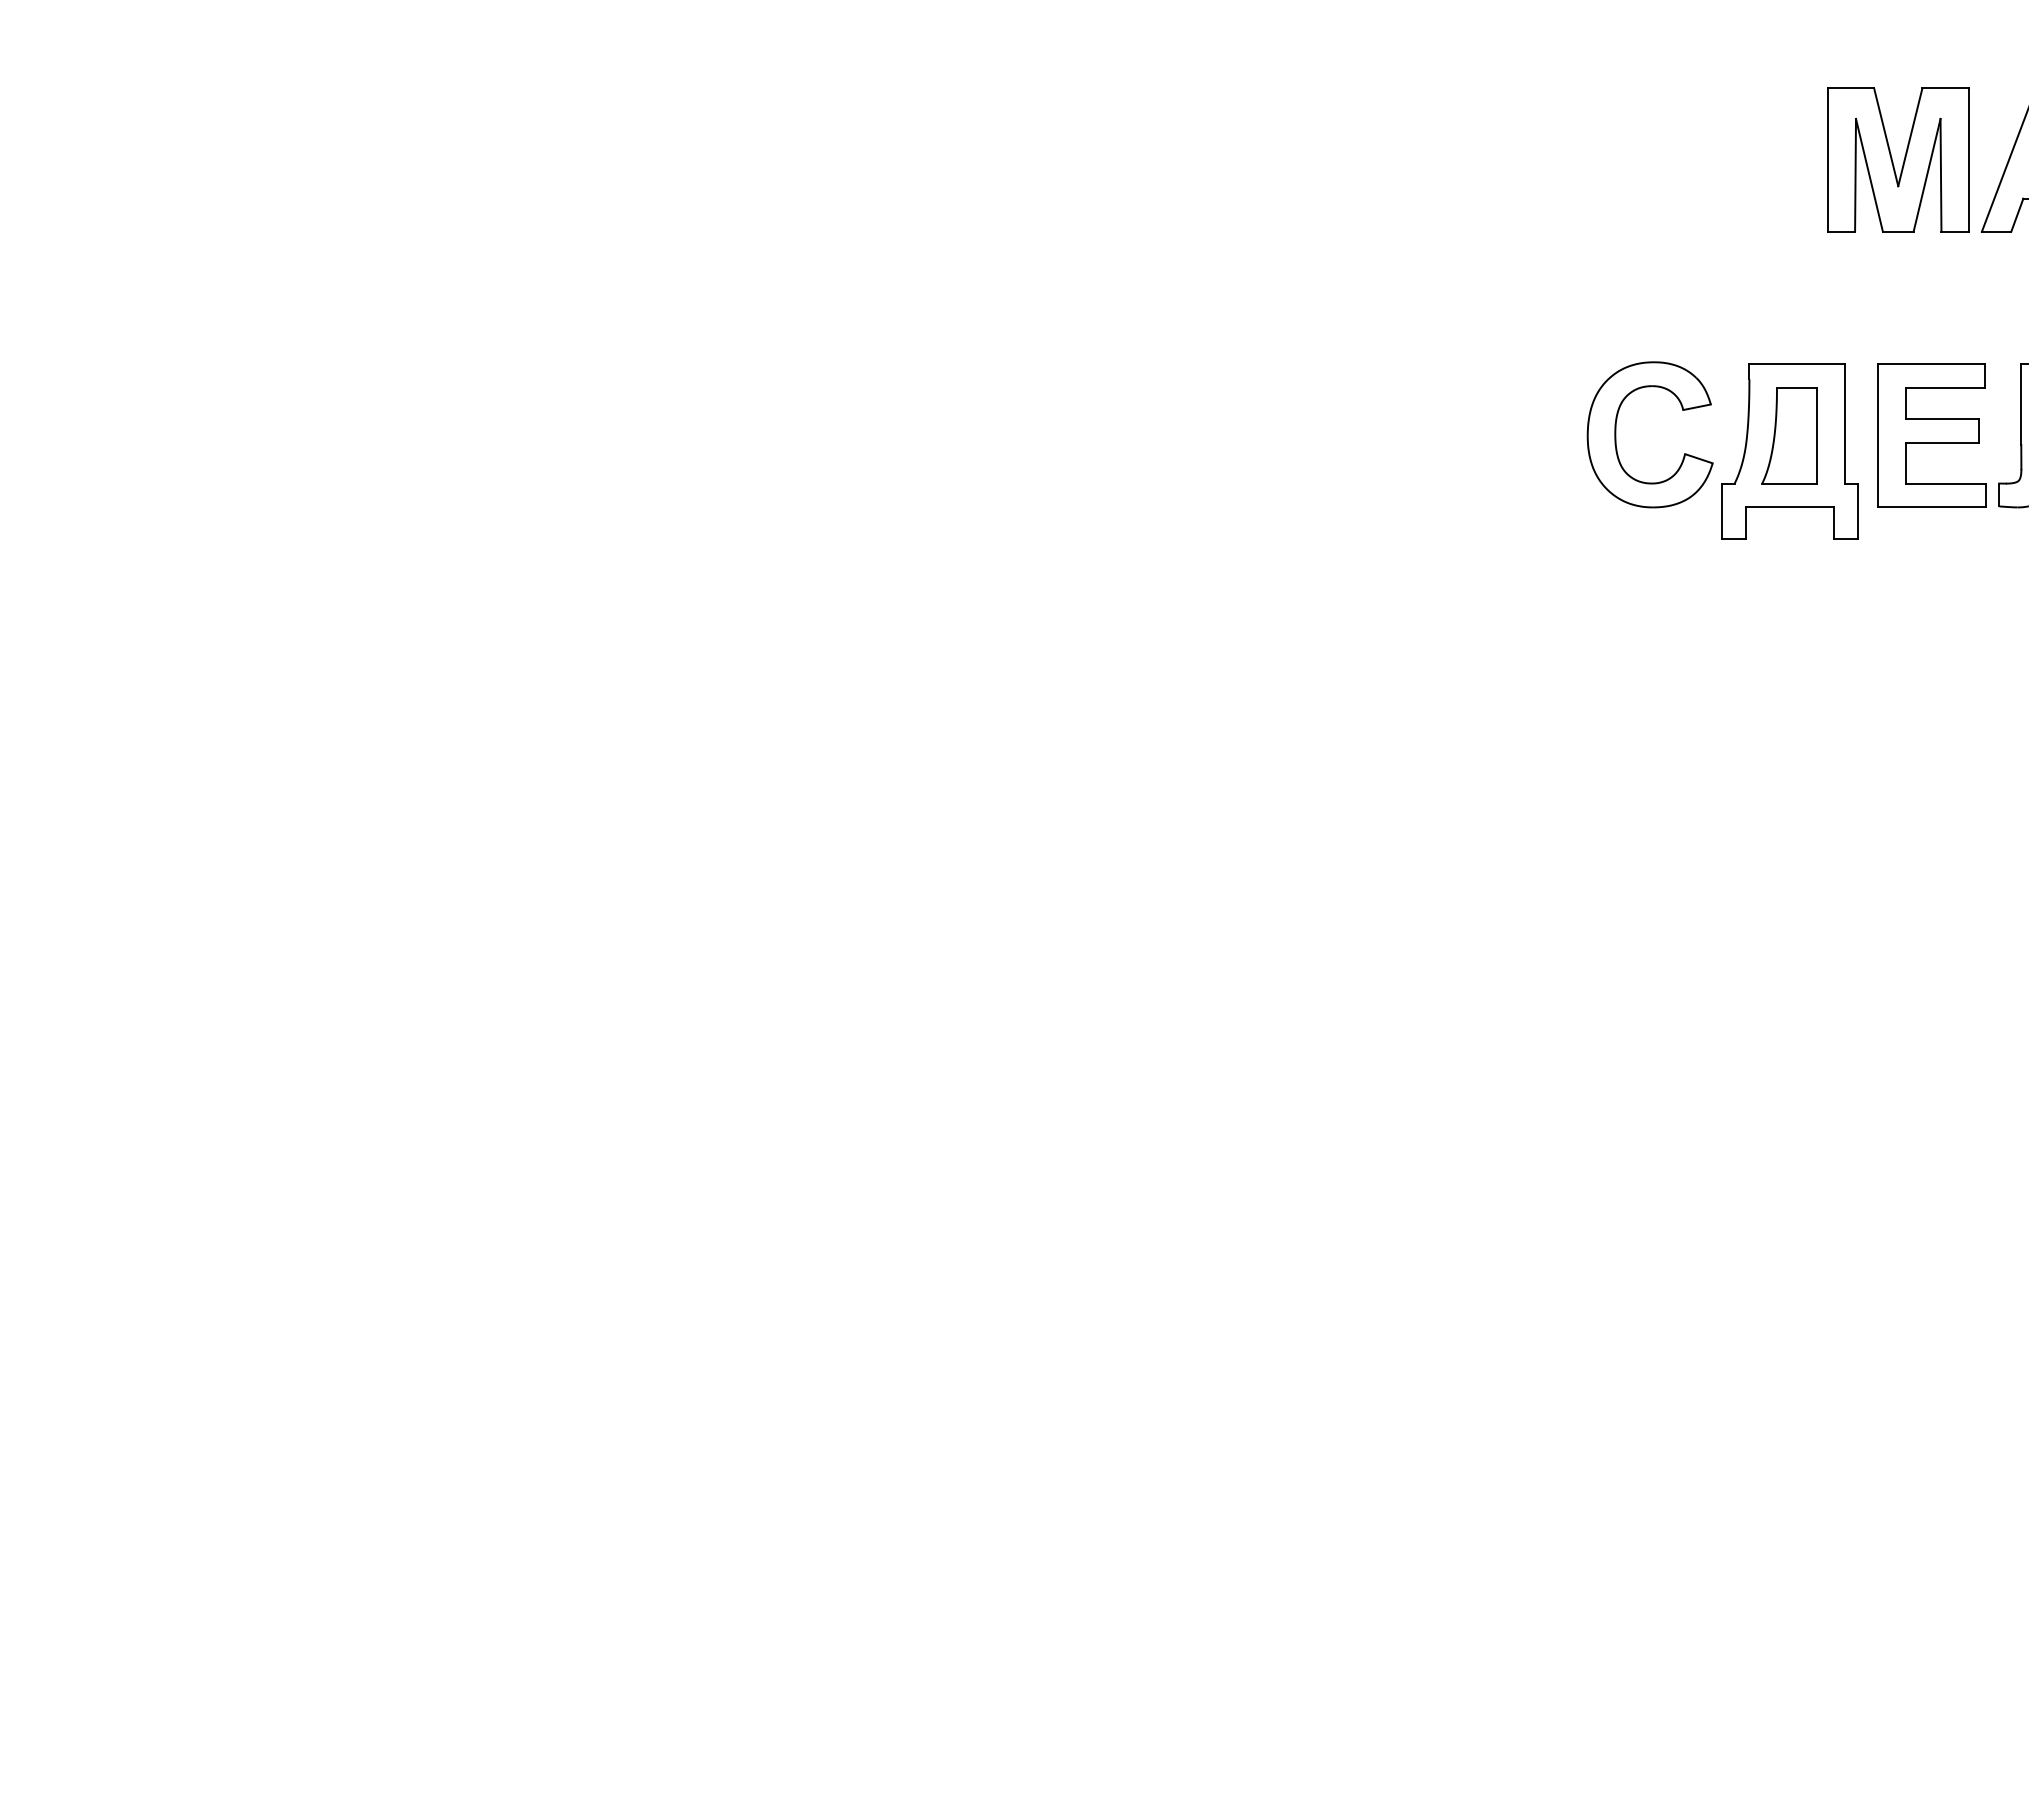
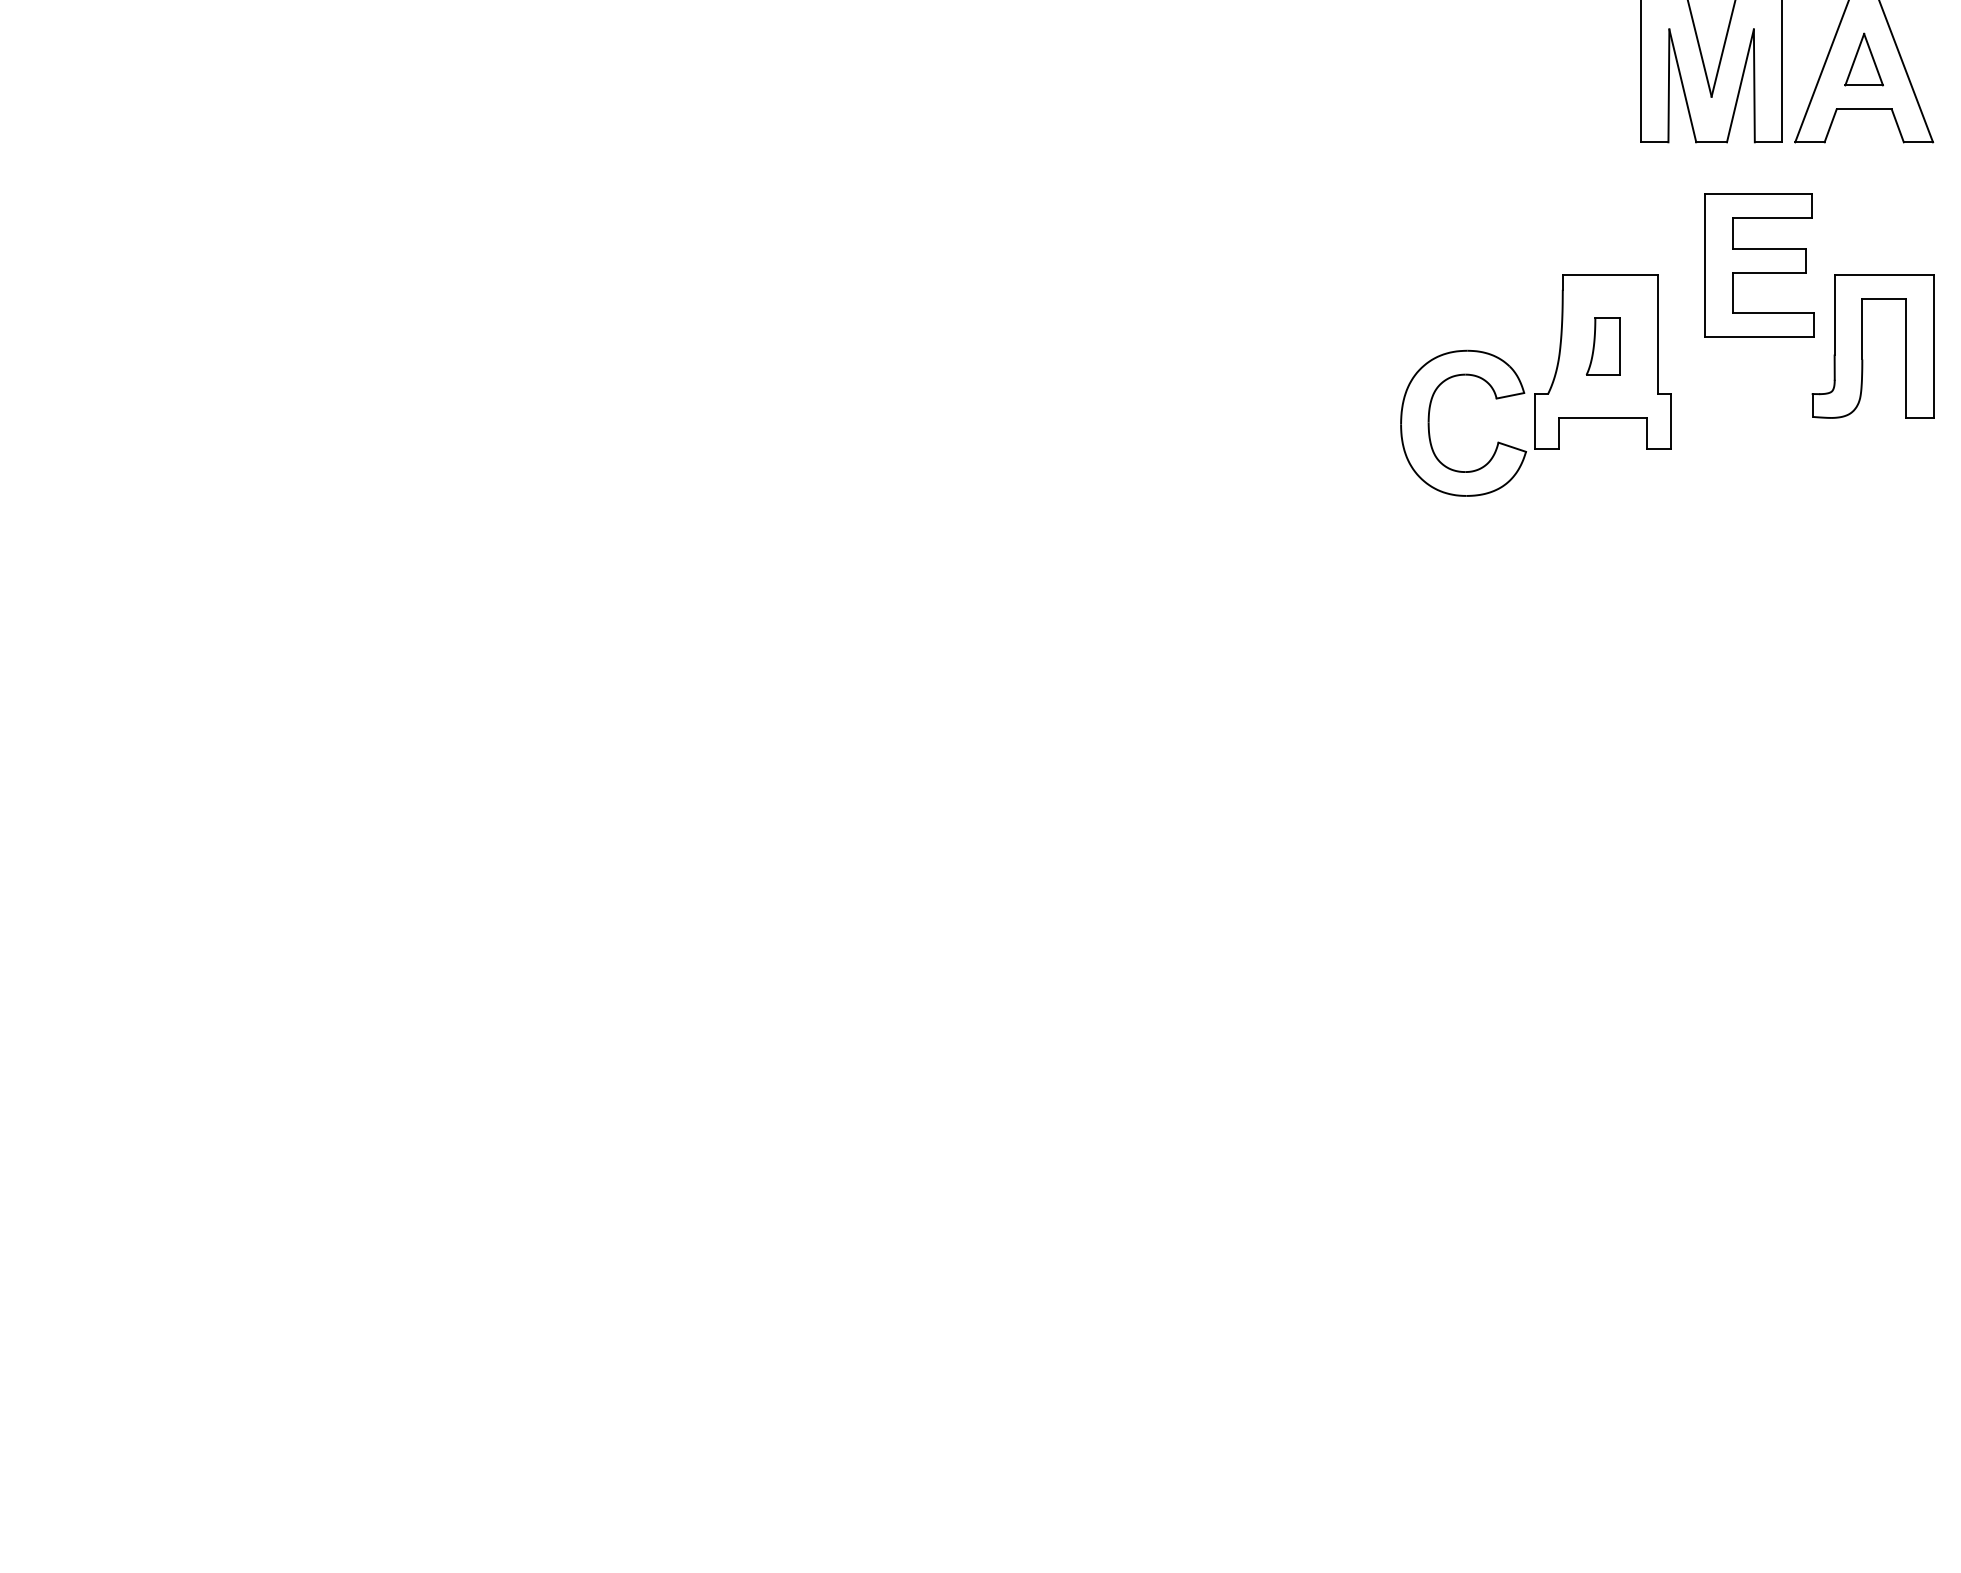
part: (1616, 434) -> (1429, 423), moved
part: (1789, 435) -> (1602, 346), size x0.6
part: (1931, 435) -> (1758, 265), moved

